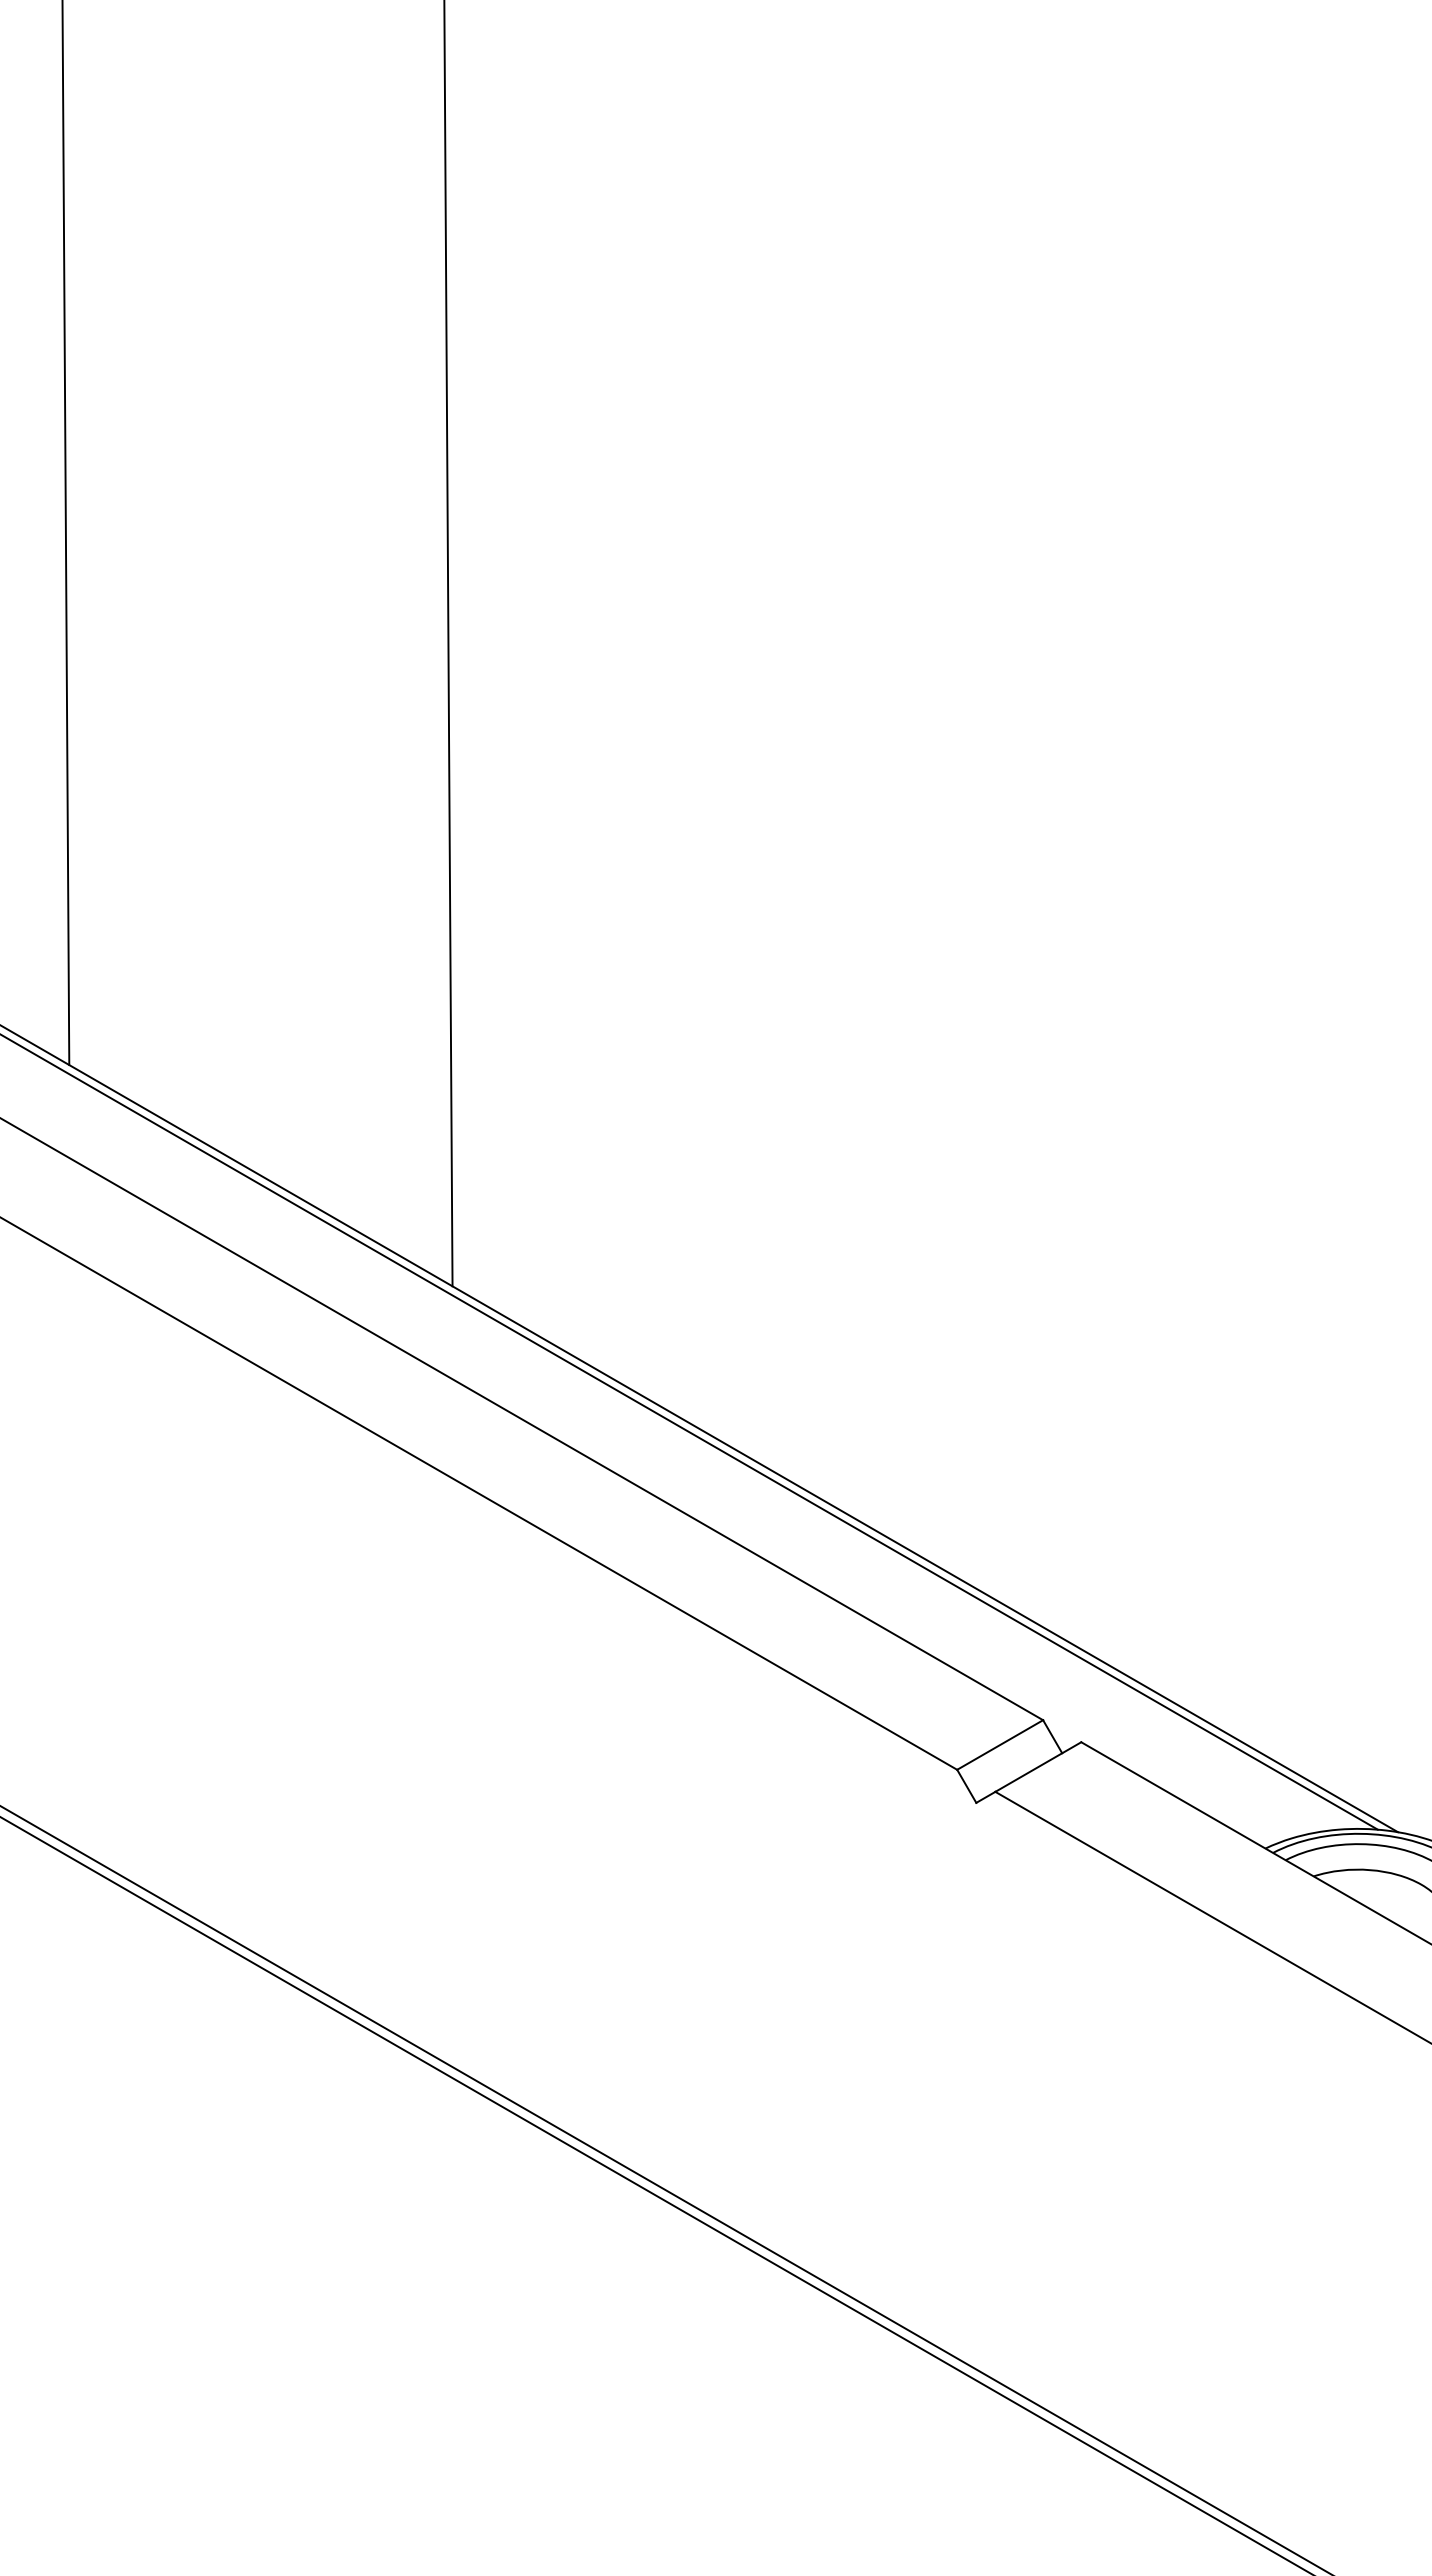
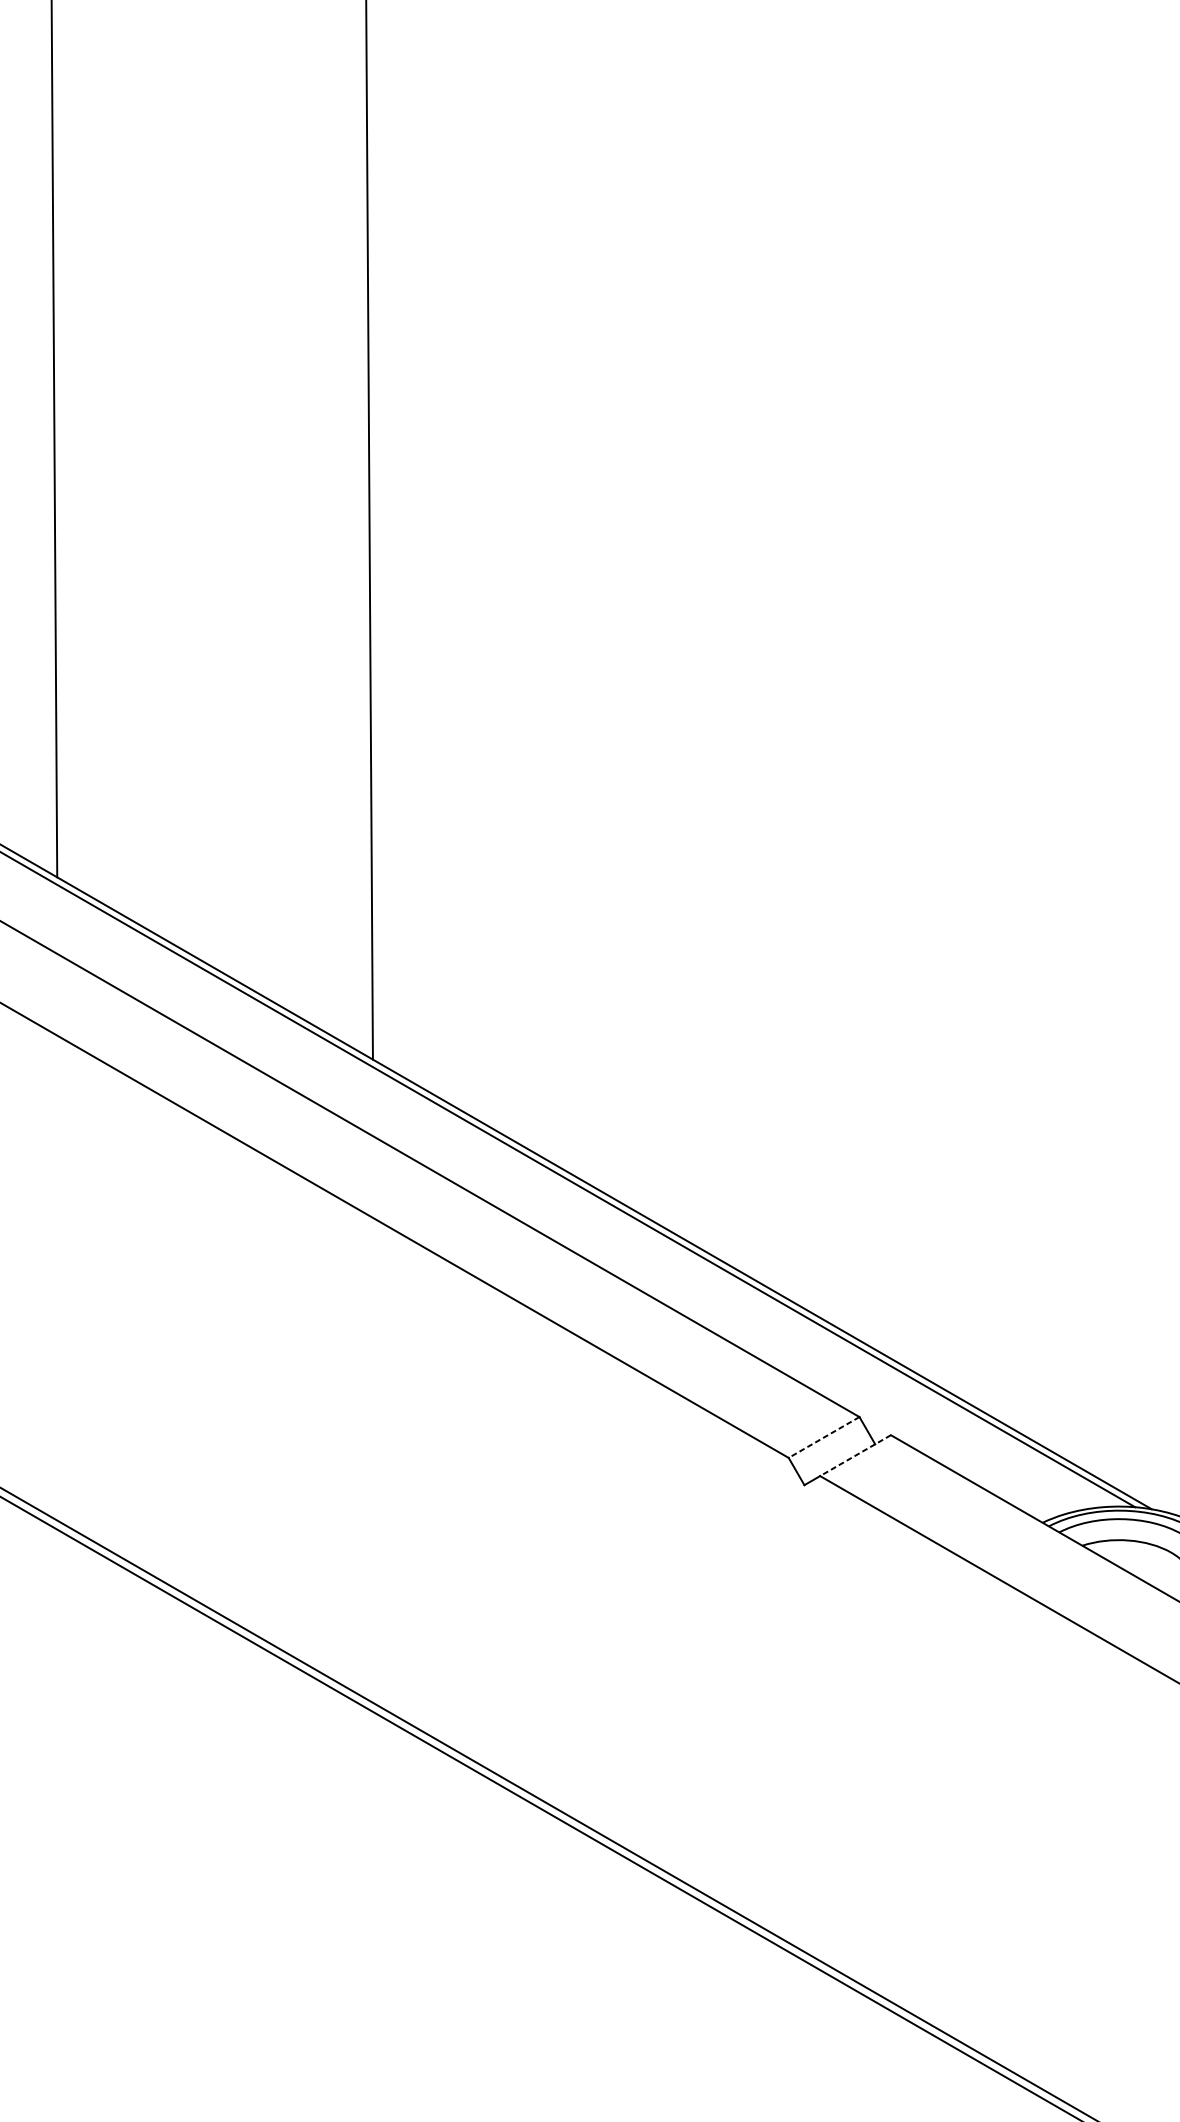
line: (1000, 1745) -> (824, 1437), solid -> dashed
line: (1038, 1767) -> (855, 1456), solid -> dashed

